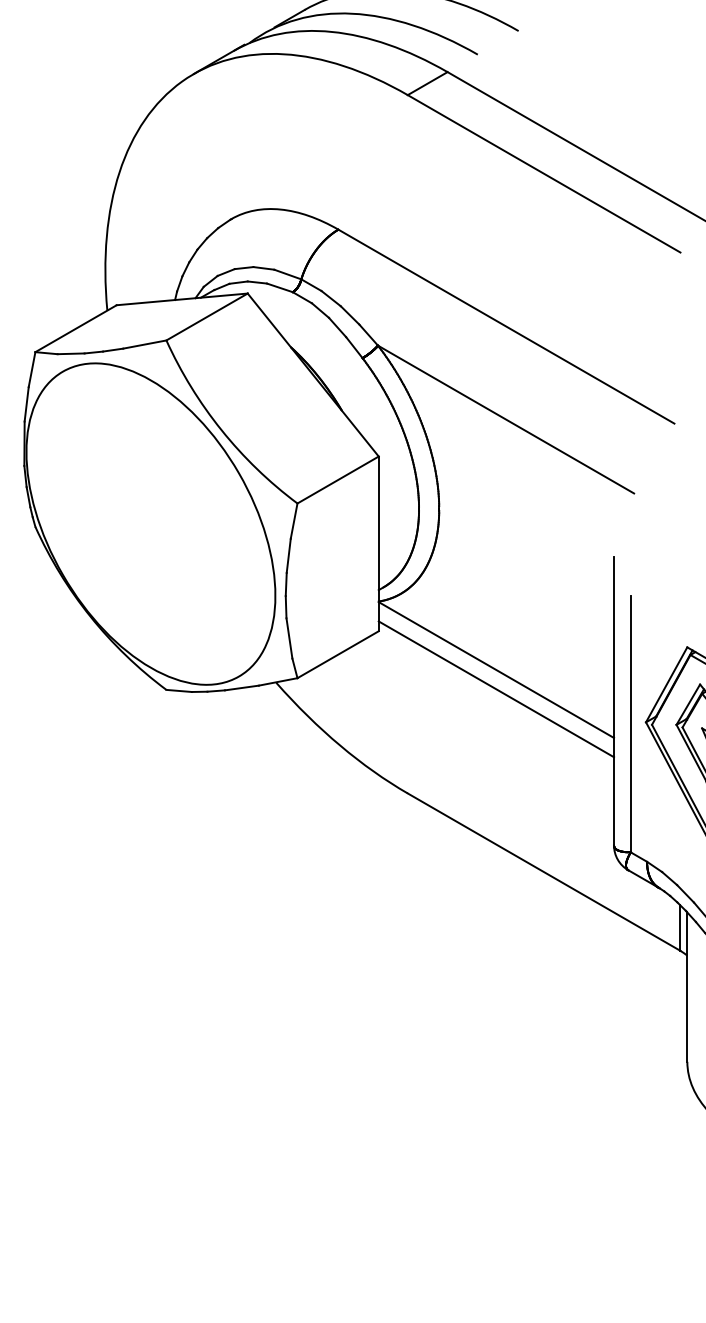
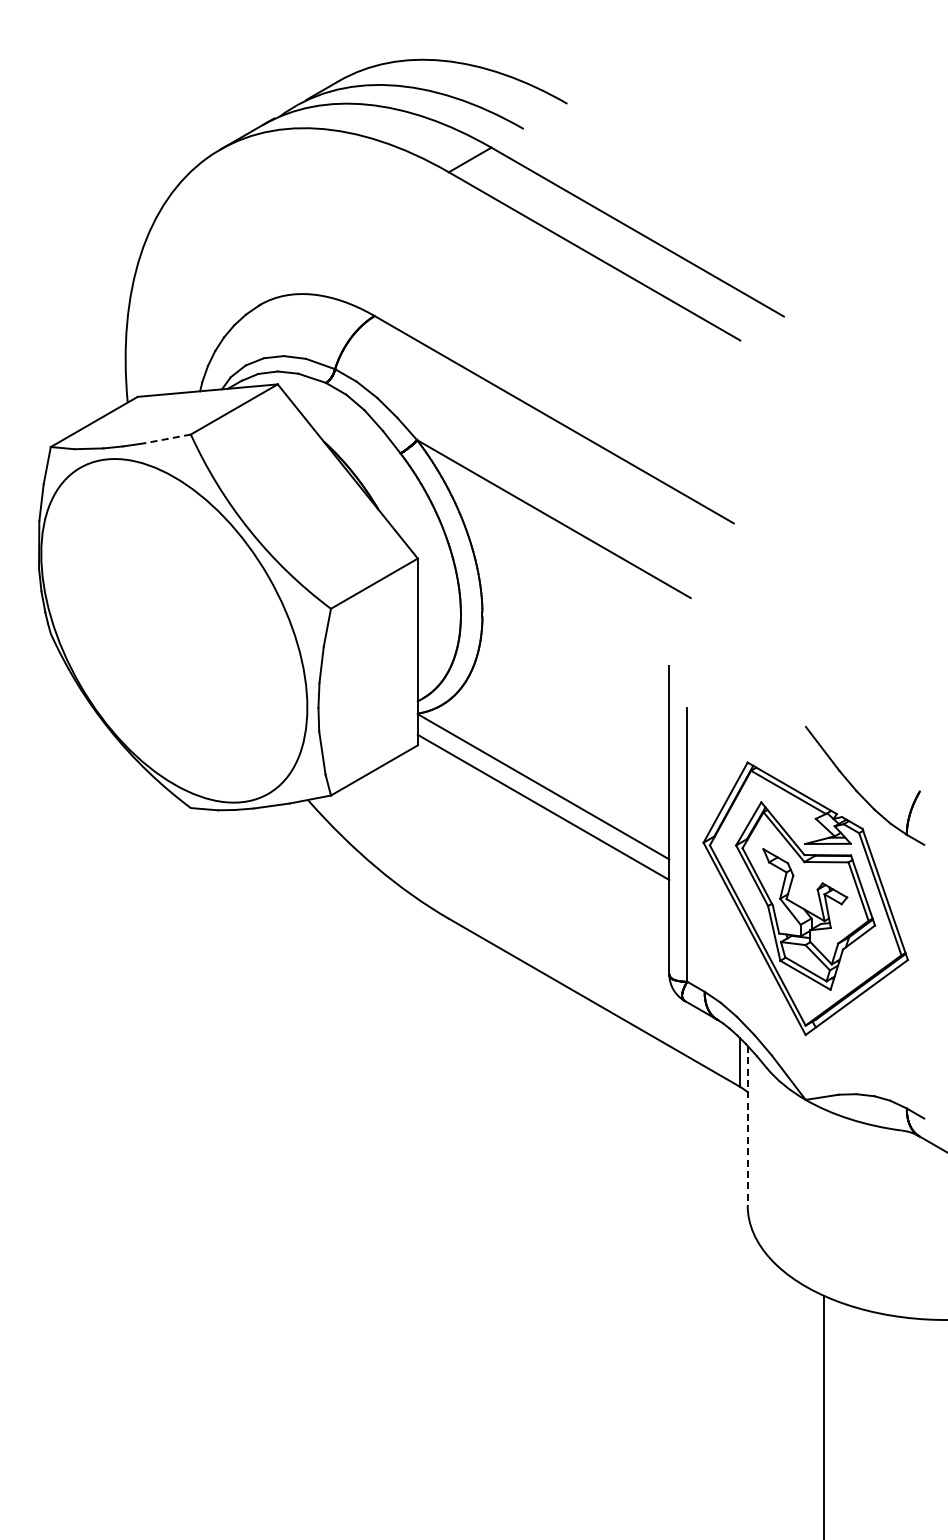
line: (144, 344) -> (167, 438), solid -> dashed
line: (687, 986) -> (747, 1125), solid -> dashed

